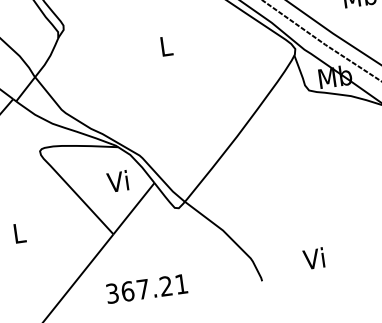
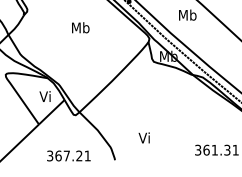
text: (165, 45) -> (80, 27), L -> Mb
text: (312, 258) -> (143, 137), moved
text: (146, 288) -> (68, 155), moved

